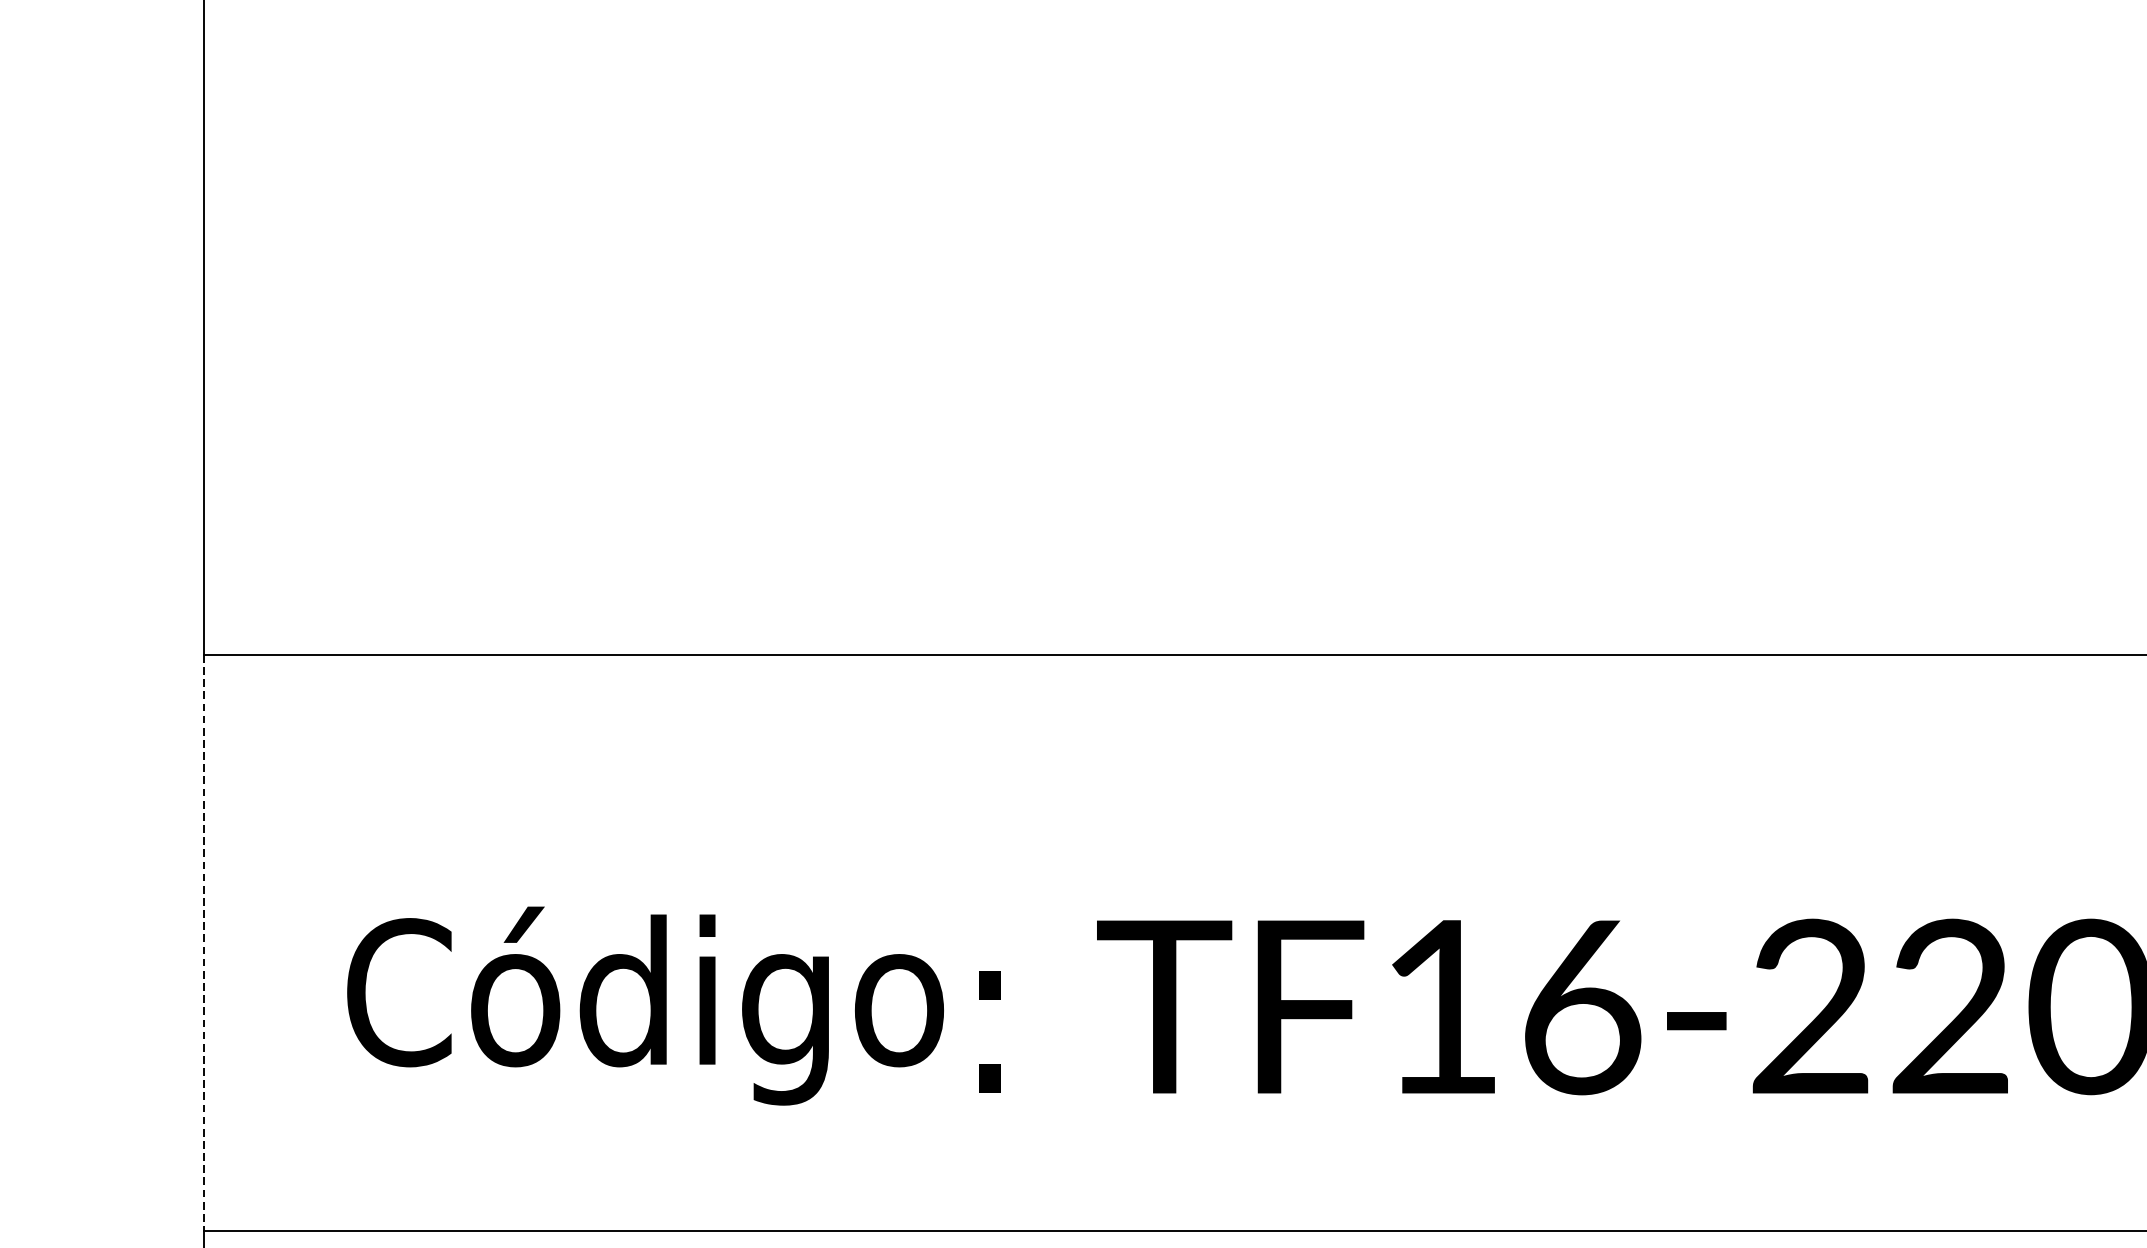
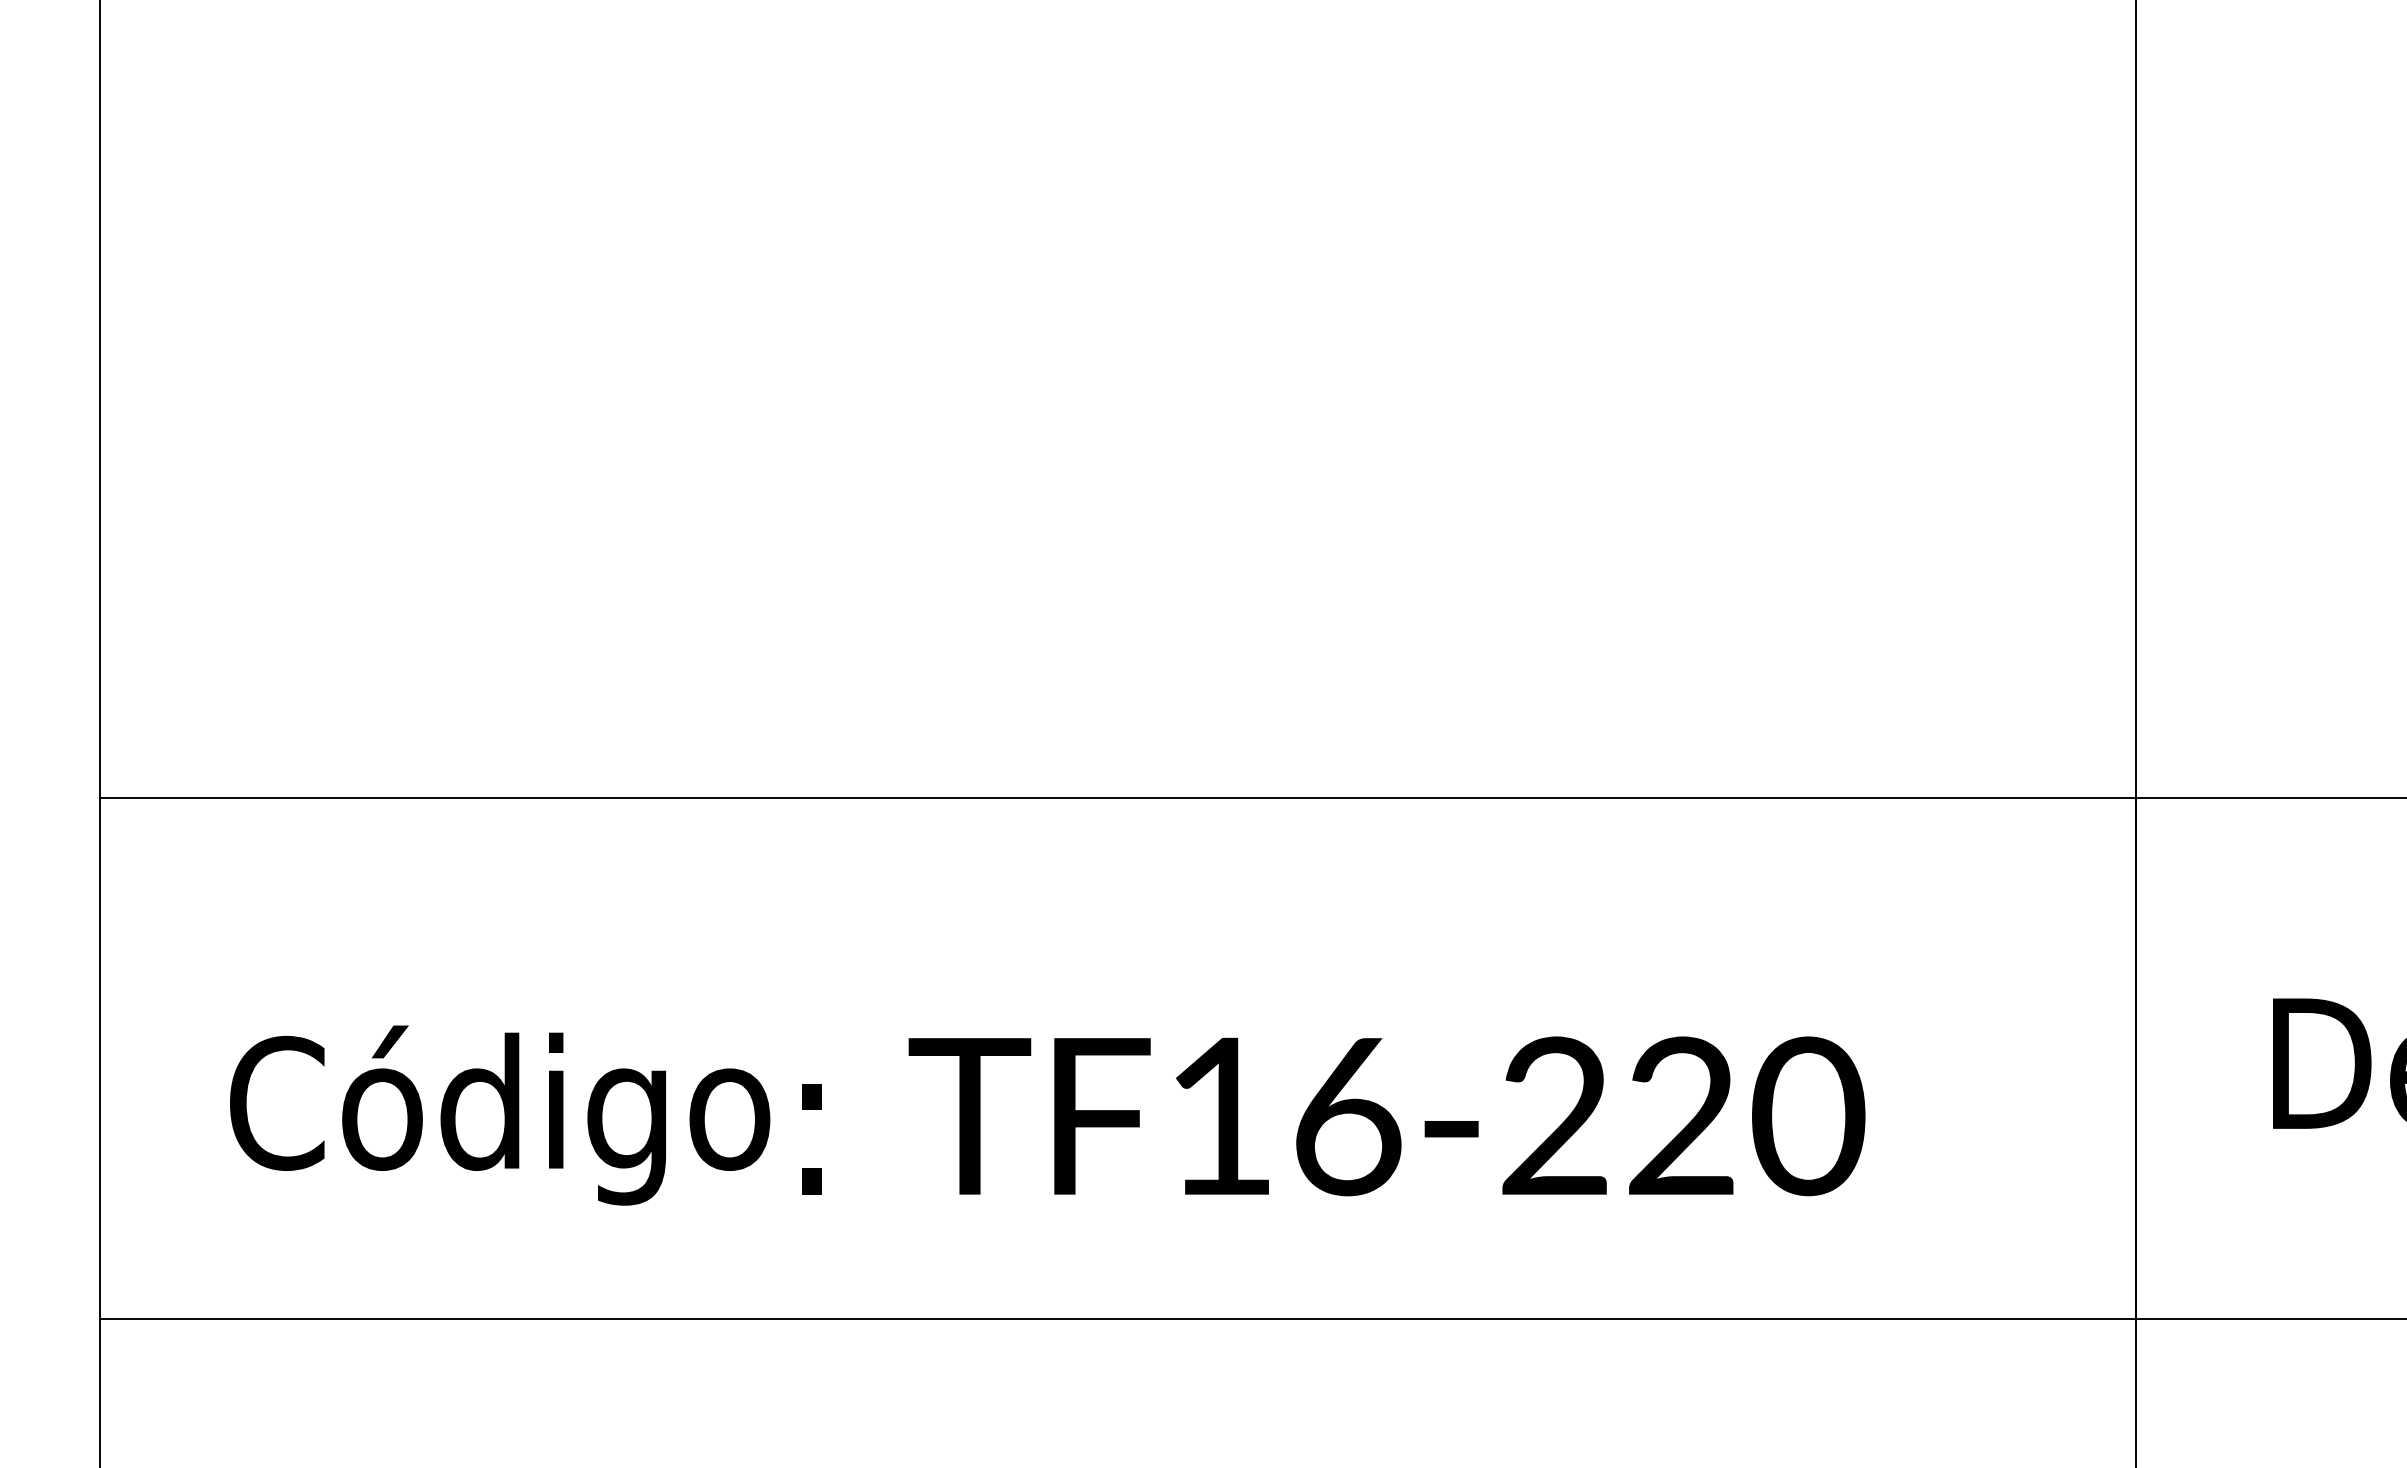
line: (204, 943) -> (100, 1058), dashed -> solid

